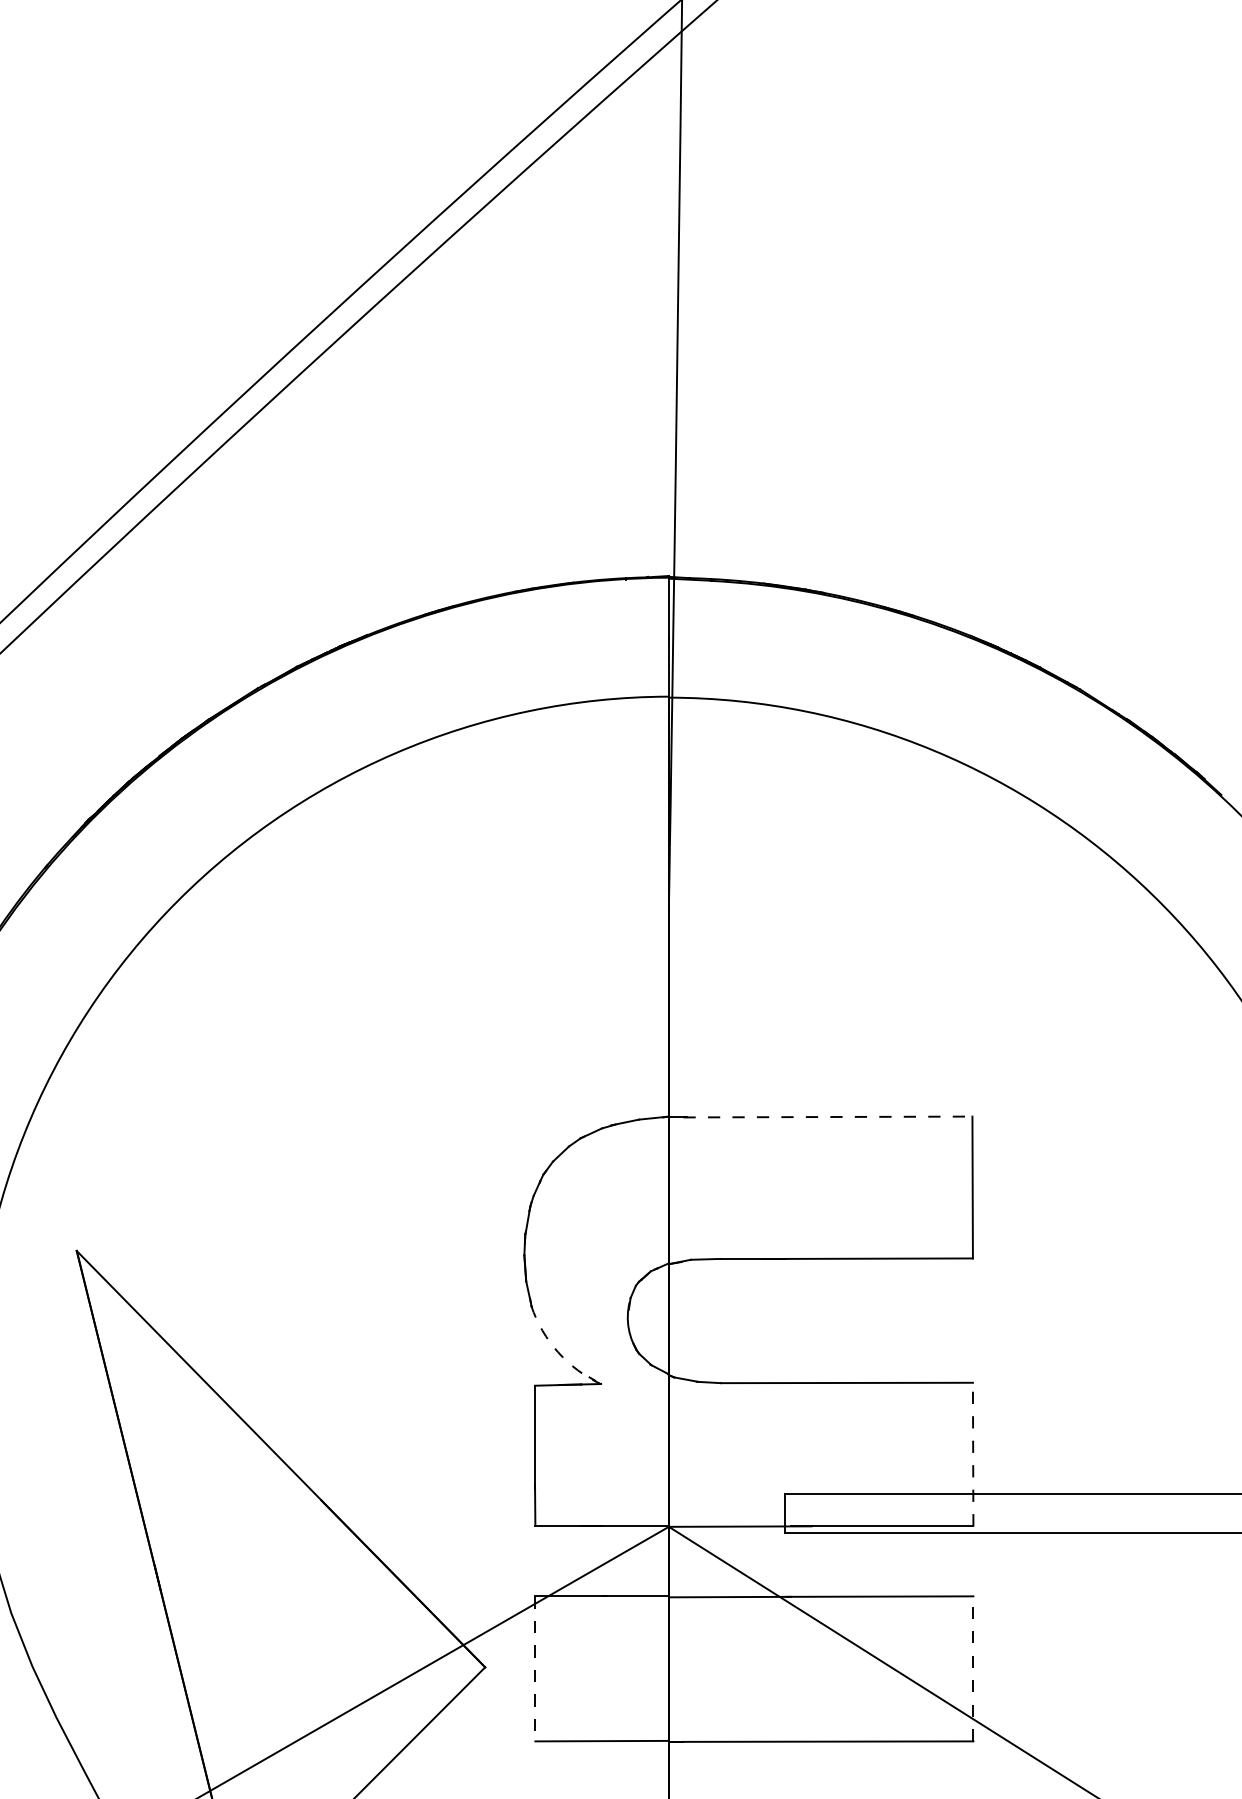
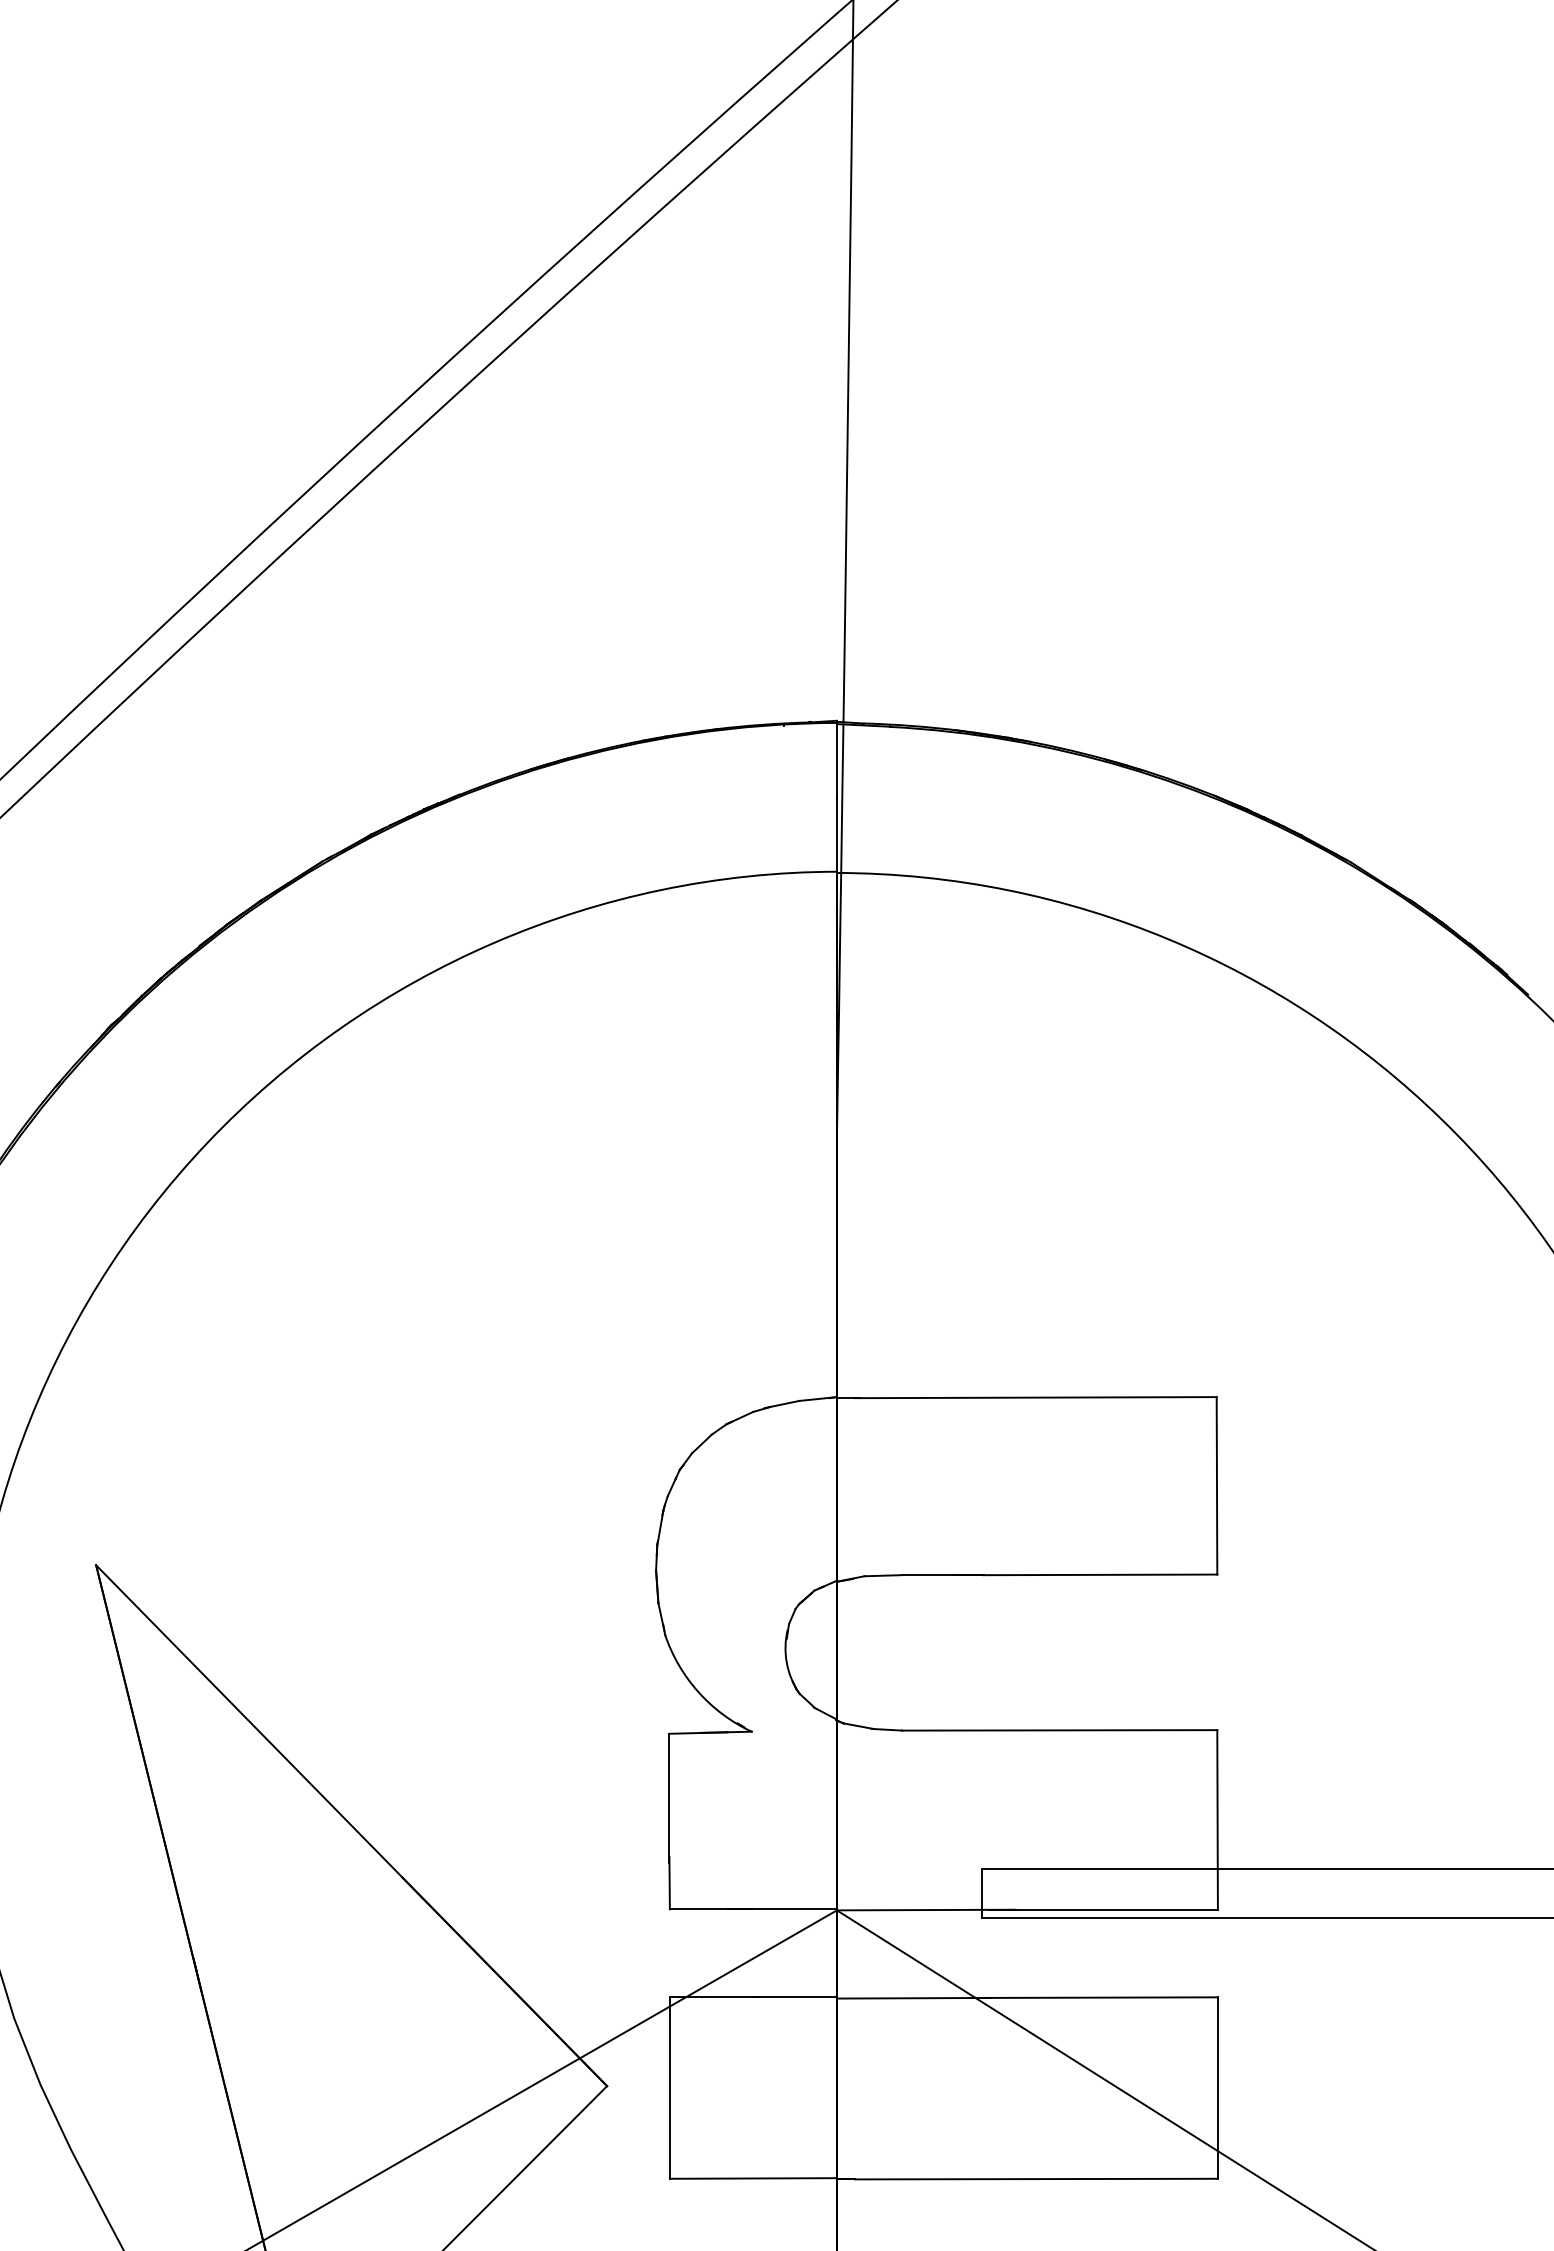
line: (827, 1116) -> (1035, 1397), dashed -> solid
arc: (558, 1352) -> (698, 1692), dashed -> solid
line: (973, 1454) -> (1217, 1819), dashed -> solid
line: (535, 1669) -> (669, 2088), dashed -> solid
line: (973, 1669) -> (1217, 2088), dashed -> solid

